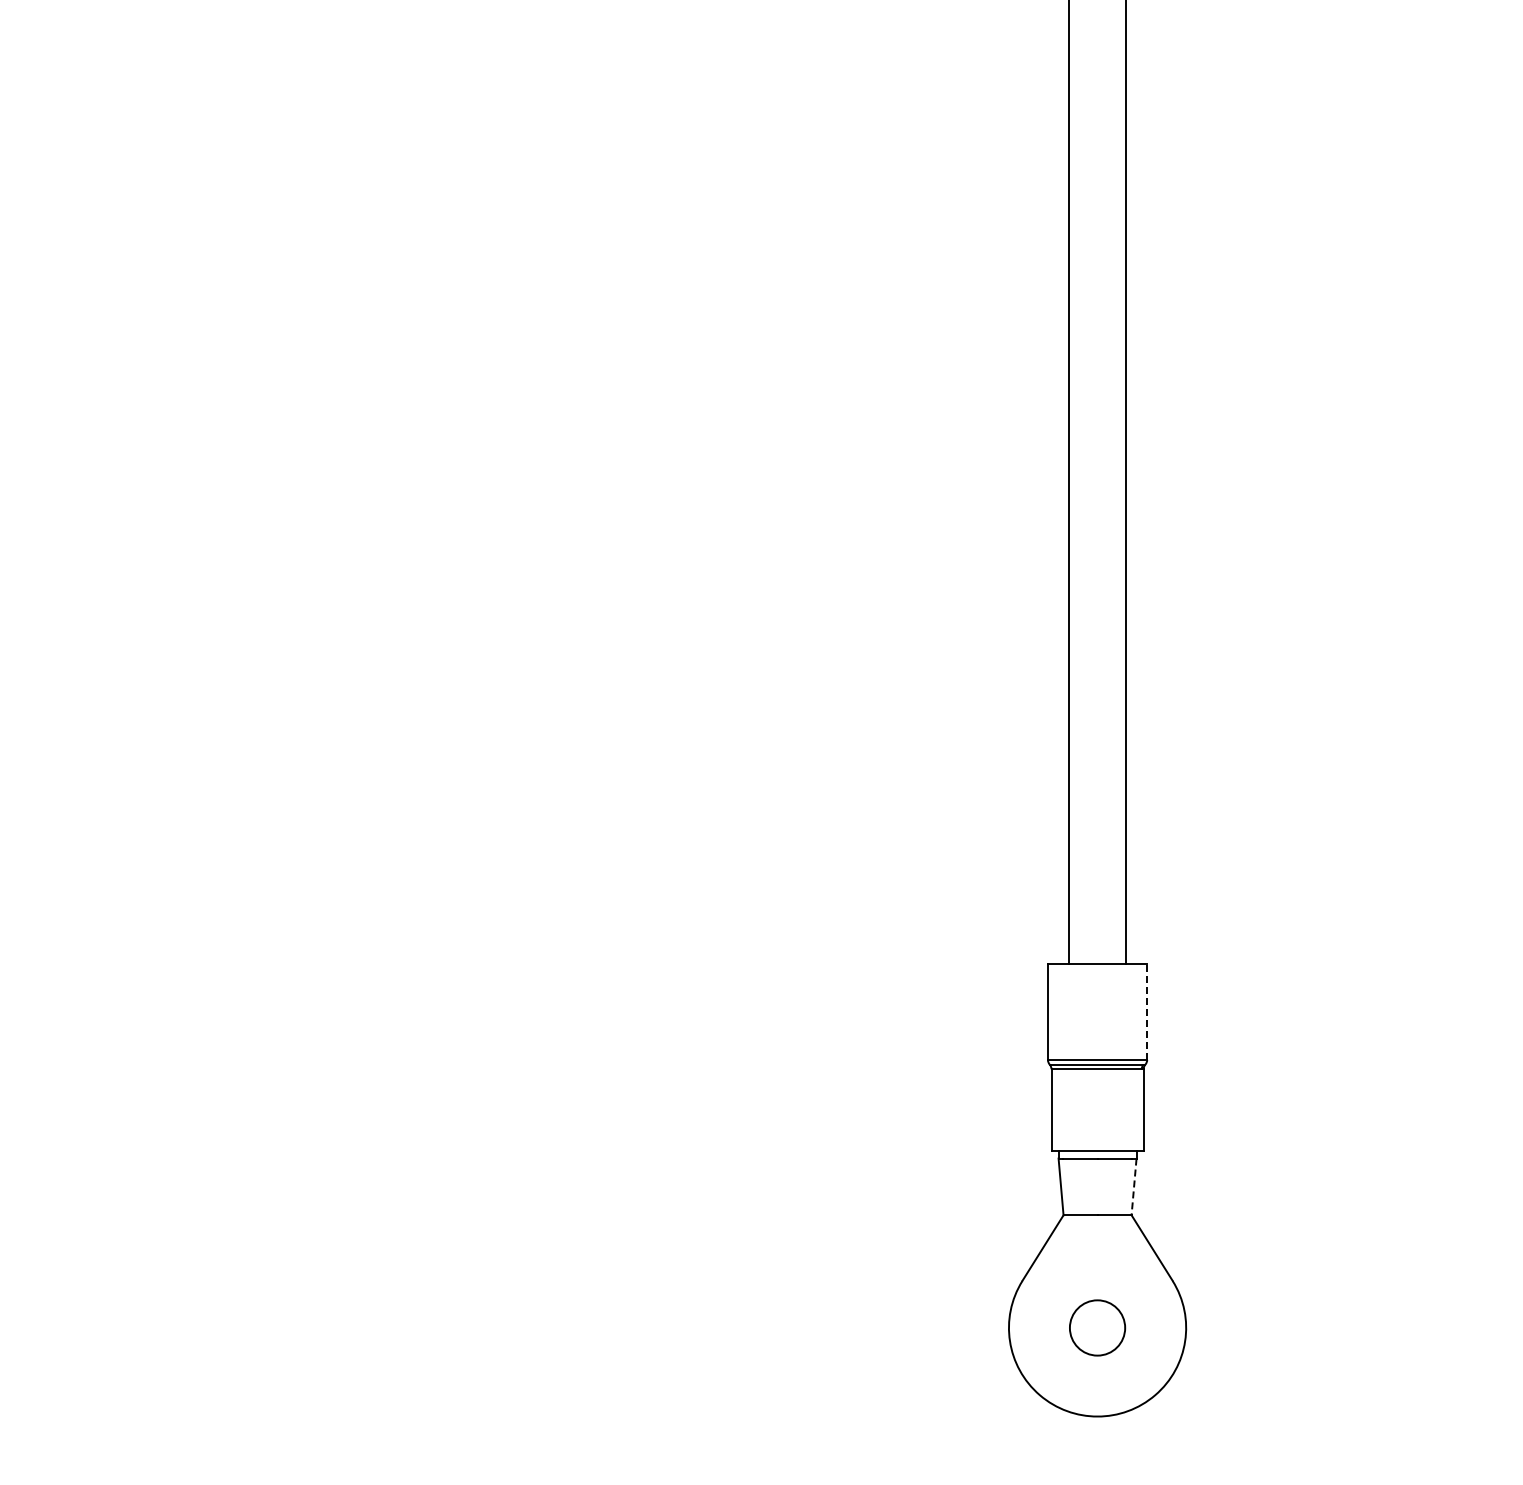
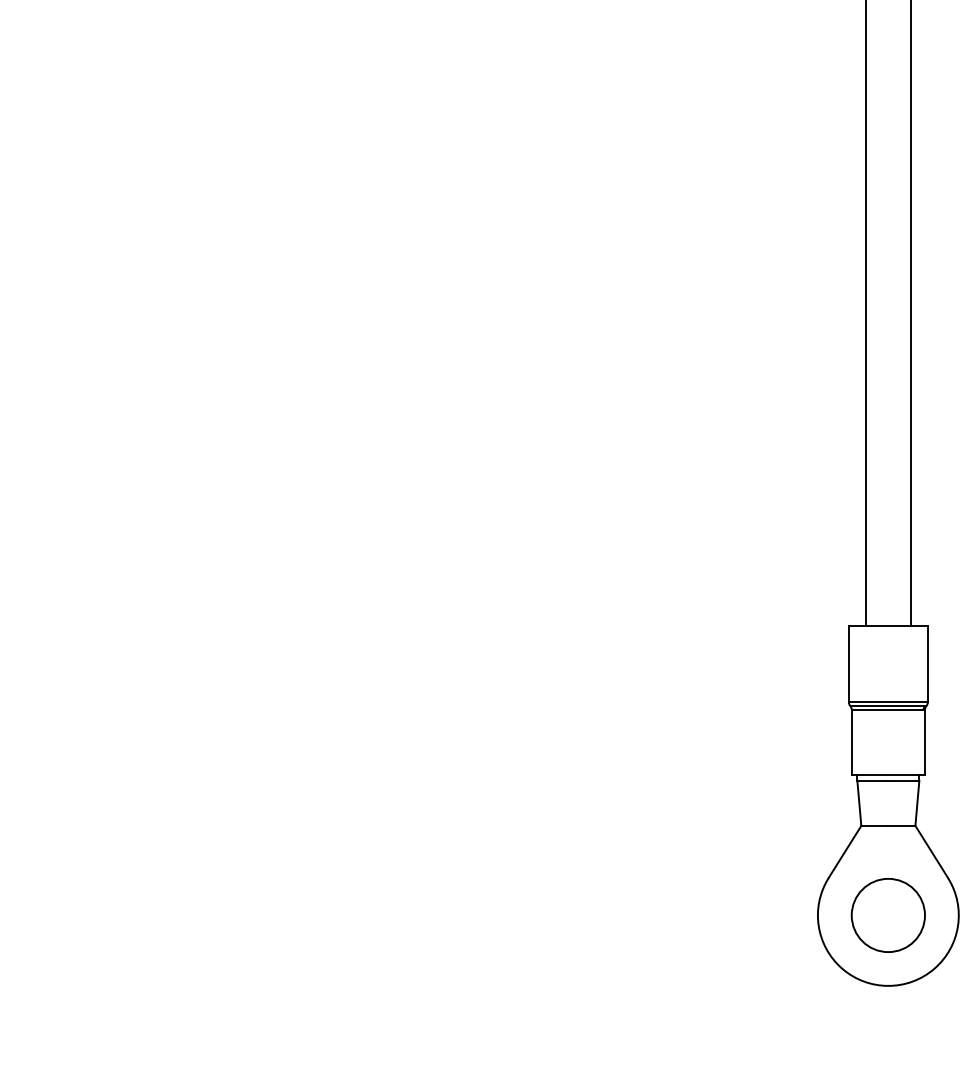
line: (1147, 1011) -> (928, 663), dashed -> solid
line: (1134, 1187) -> (917, 803), dashed -> solid
circle: (1097, 1327) -> (888, 915), size x1.67

